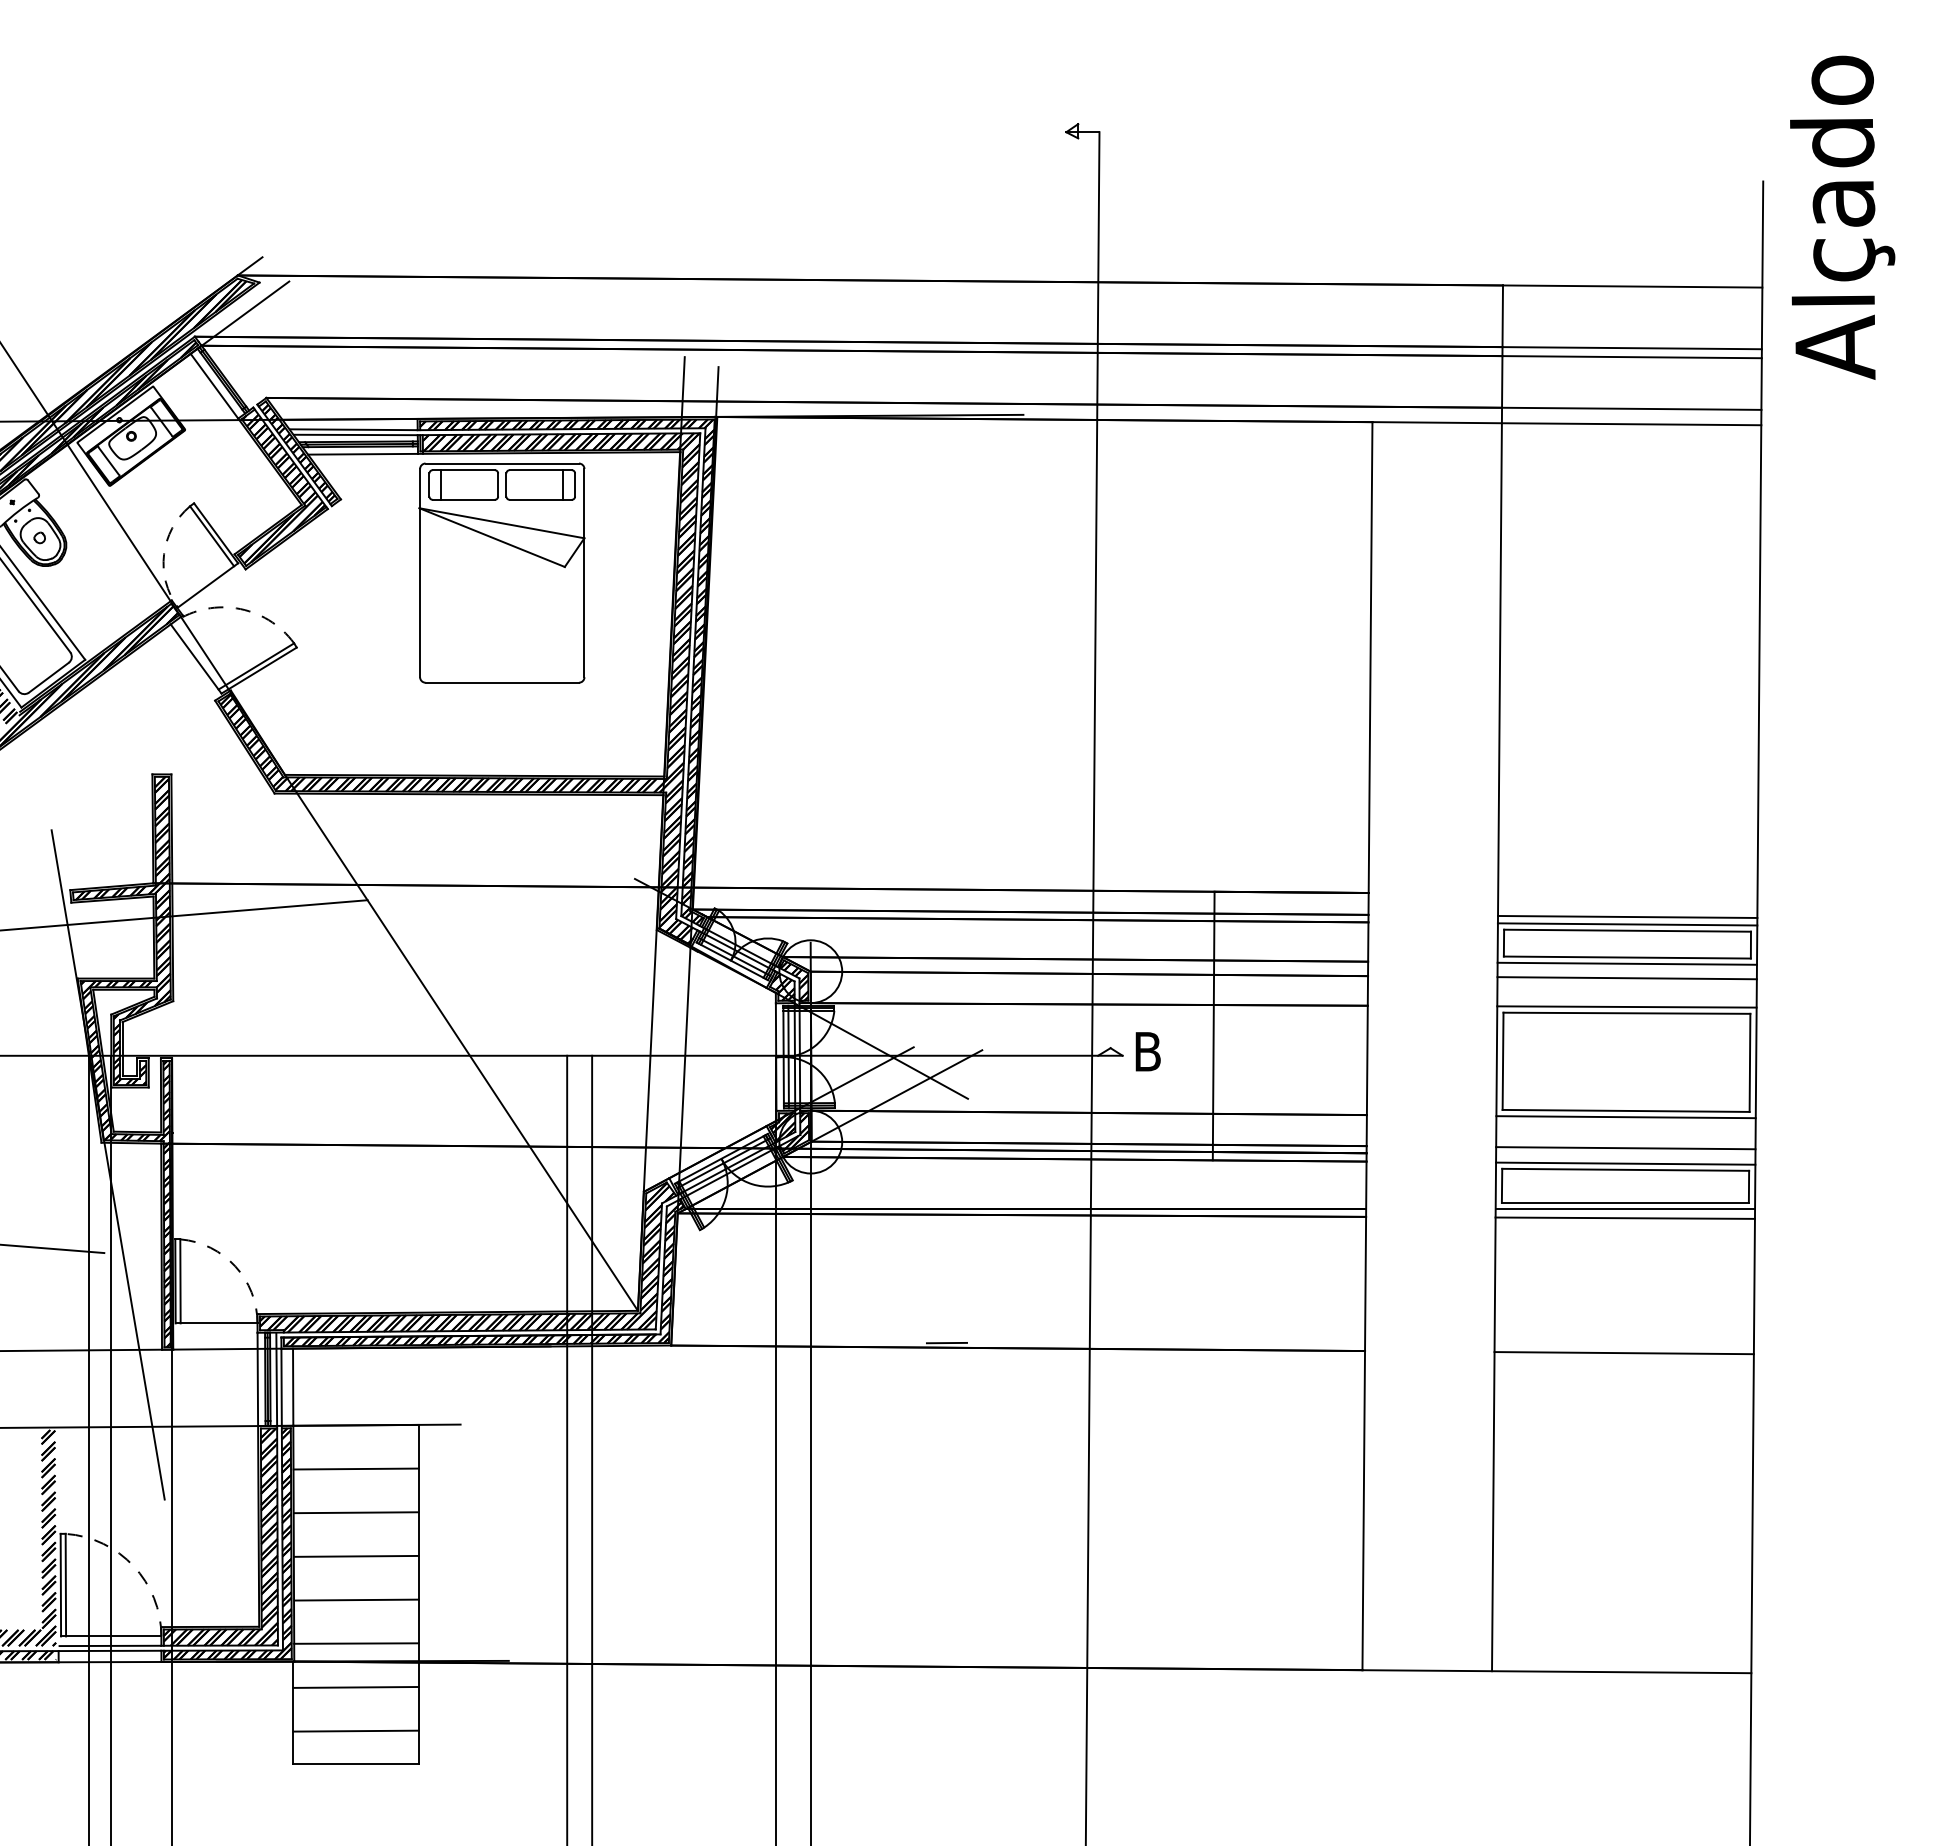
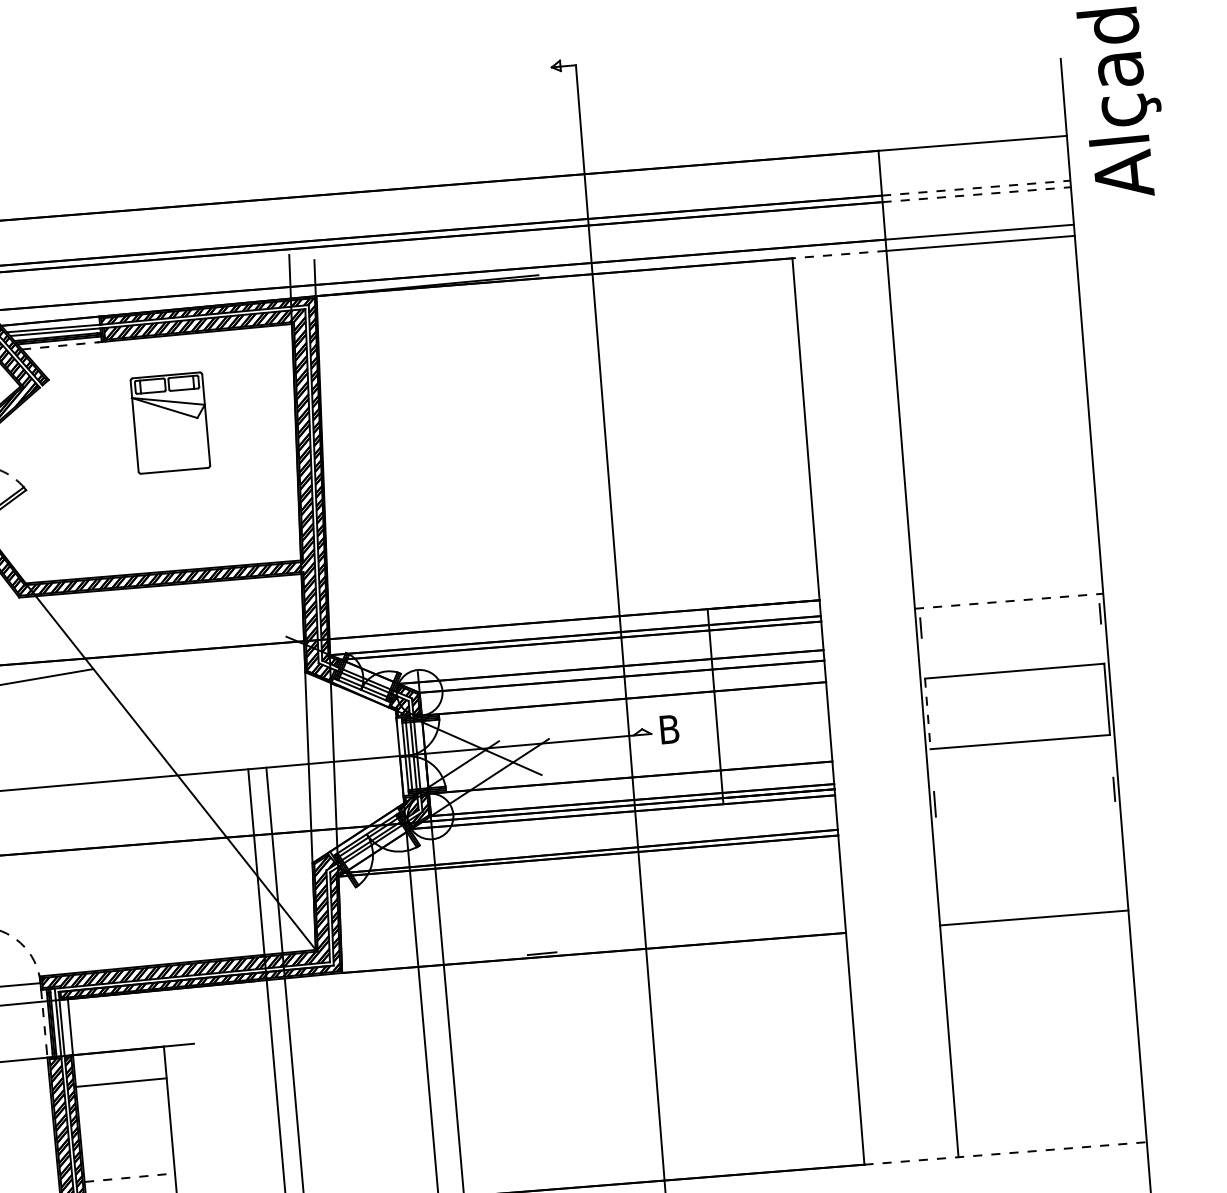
line: (1632, 348) -> (976, 188), solid -> dashed
line: (1632, 357) -> (977, 194), solid -> dashed
line: (1437, 422) -> (839, 254), solid -> dashed
line: (363, 454) -> (62, 345), solid -> dashed
part: (501, 572) -> (169, 422), size x0.6
line: (1627, 916) -> (1008, 600), solid -> dashed
line: (1627, 924) -> (1009, 606), removed
line: (1627, 930) -> (1009, 611), removed
line: (1626, 957) -> (1010, 630), removed
line: (1626, 963) -> (1011, 635), removed
line: (1626, 978) -> (1012, 645), removed
line: (1626, 1006) -> (1013, 666), removed
line: (1503, 1061) -> (928, 714), solid -> dashed
line: (1625, 1117) -> (1020, 746), removed
line: (1625, 1148) -> (1022, 769), removed
line: (1625, 1163) -> (1023, 780), removed
line: (1625, 1169) -> (1023, 784), removed
line: (1624, 1202) -> (1024, 808), removed
line: (1625, 1209) -> (1026, 813), removed
line: (1624, 1217) -> (1025, 819), removed
line: (257, 1379) -> (44, 1023), solid -> dashed
line: (355, 1512) -> (123, 1114), removed
line: (356, 1555) -> (127, 1145), removed
line: (357, 1600) -> (130, 1177), solid -> dashed
line: (1557, 1671) -> (1006, 1153), solid -> dashed

